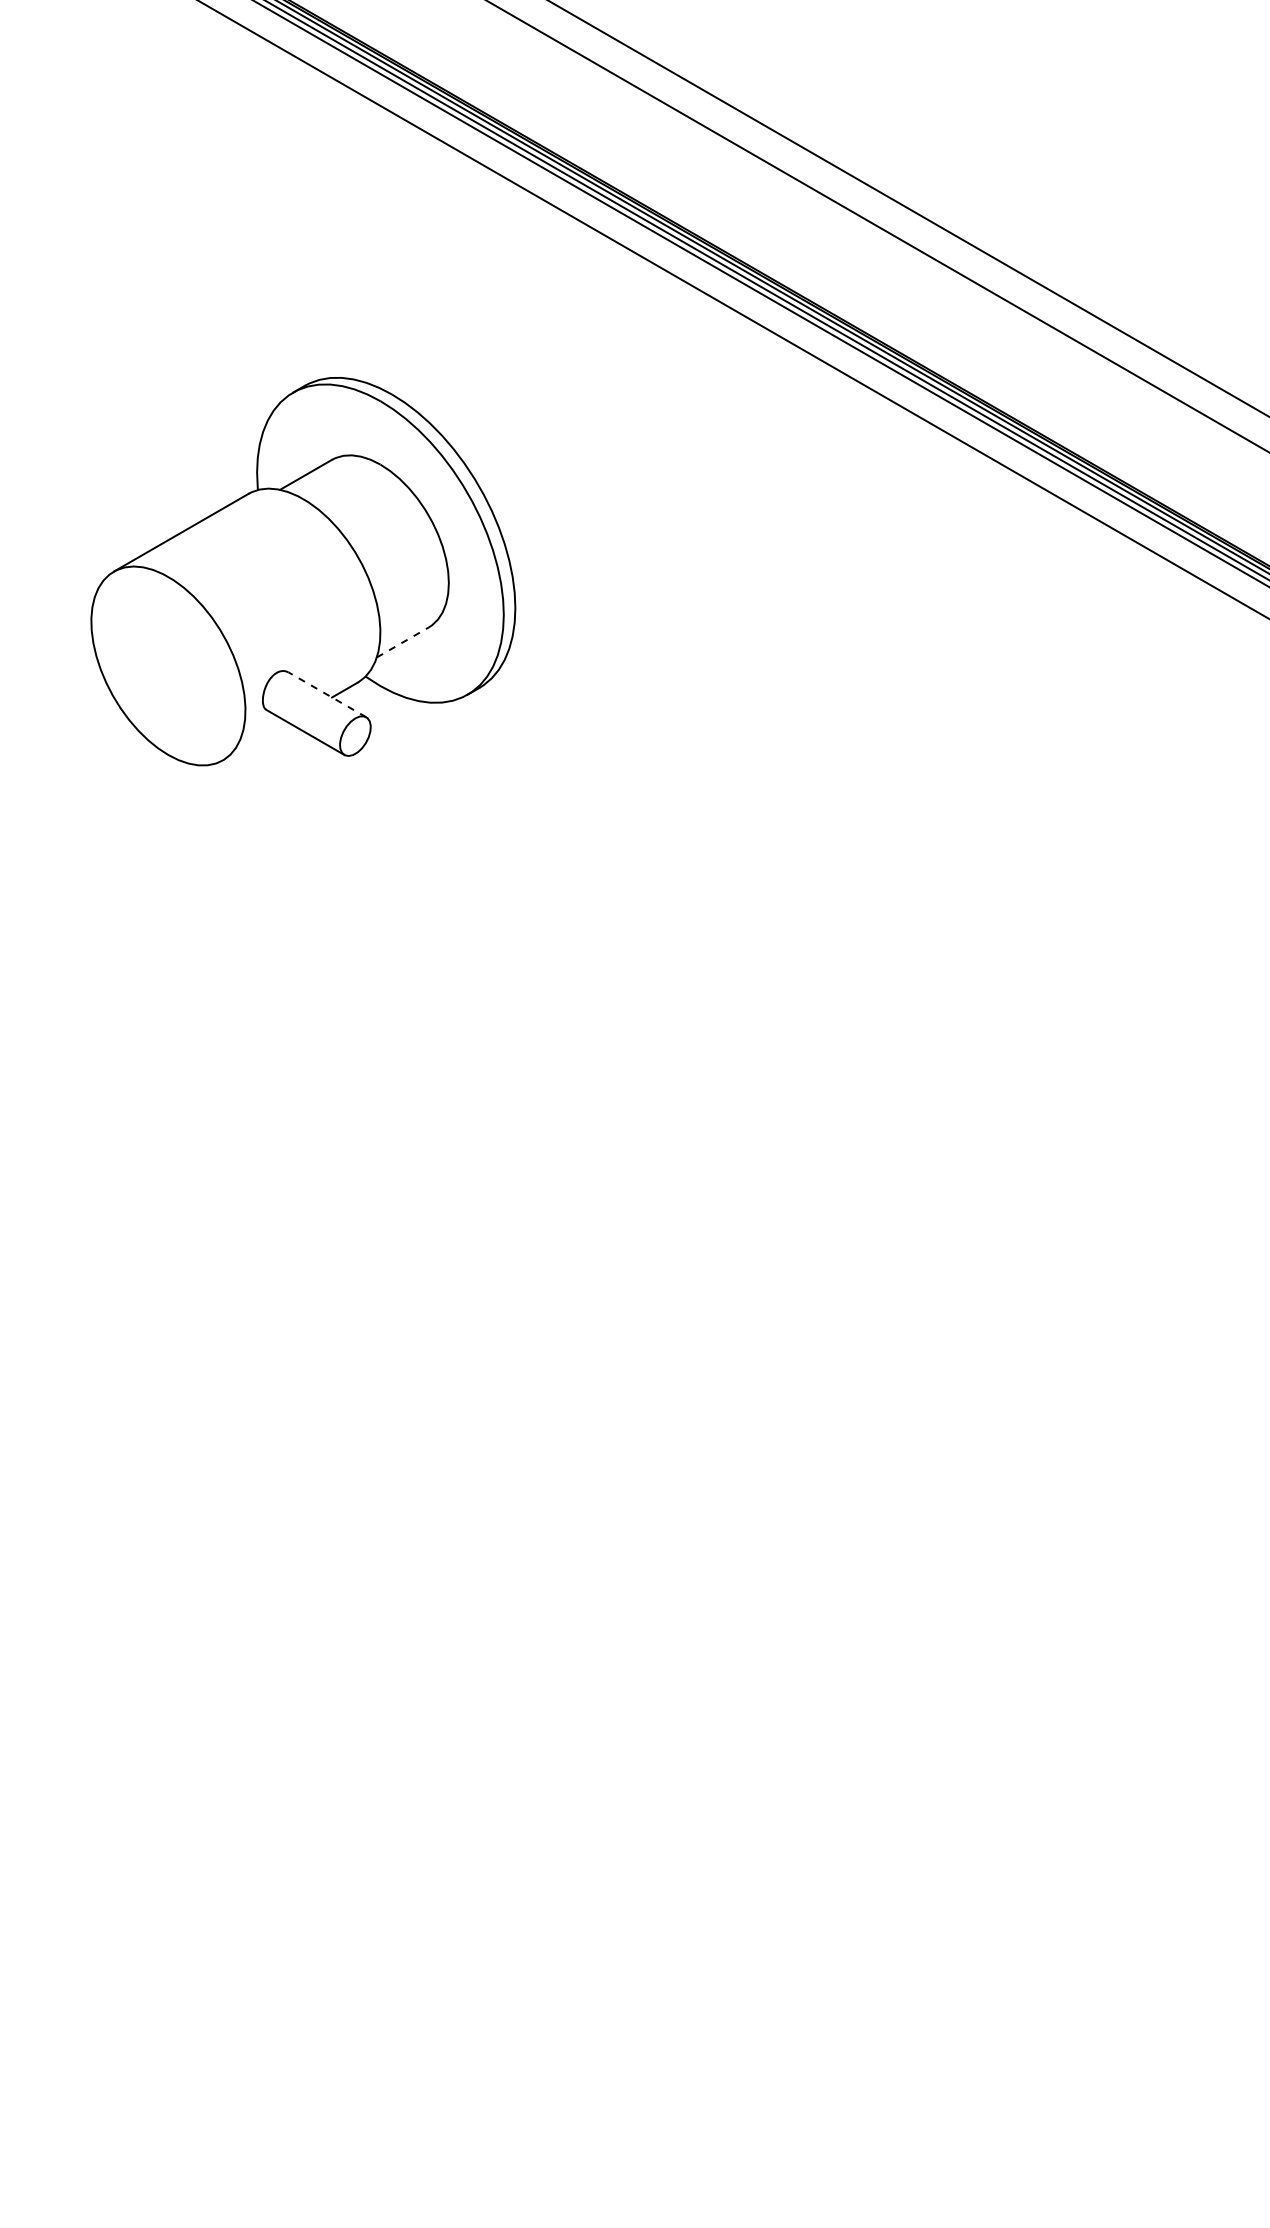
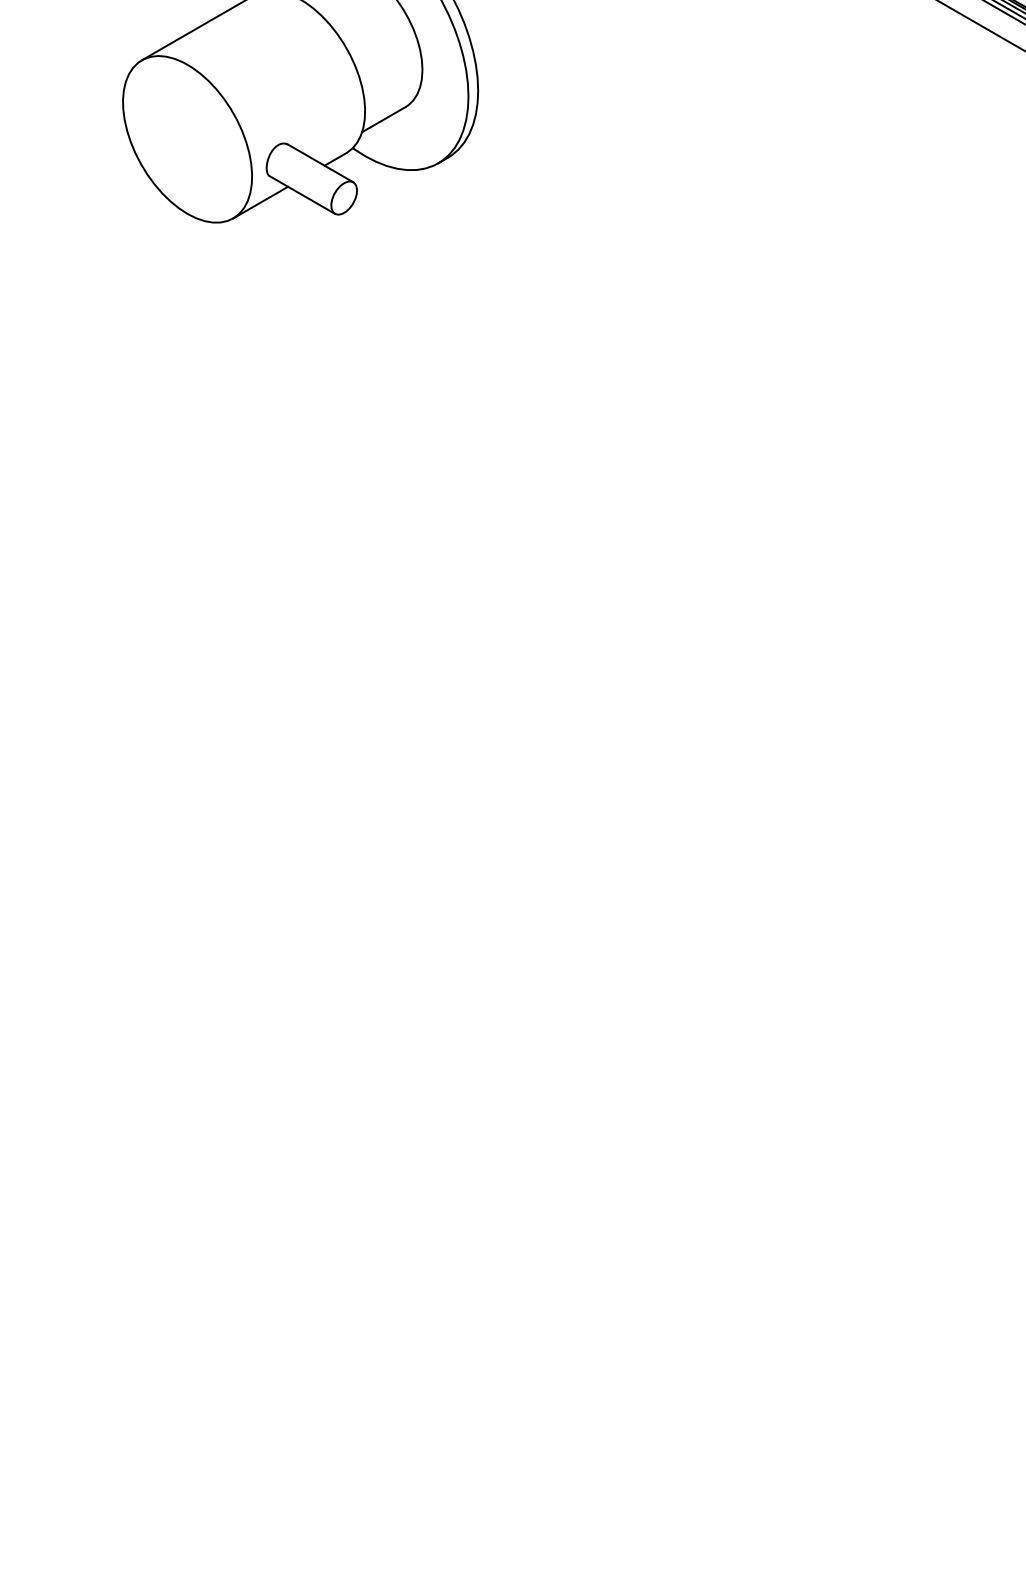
line: (403, 642) -> (384, 119), dashed -> solid
line: (327, 694) -> (320, 163), dashed -> solid
line: (255, 741) -> (260, 202), added

